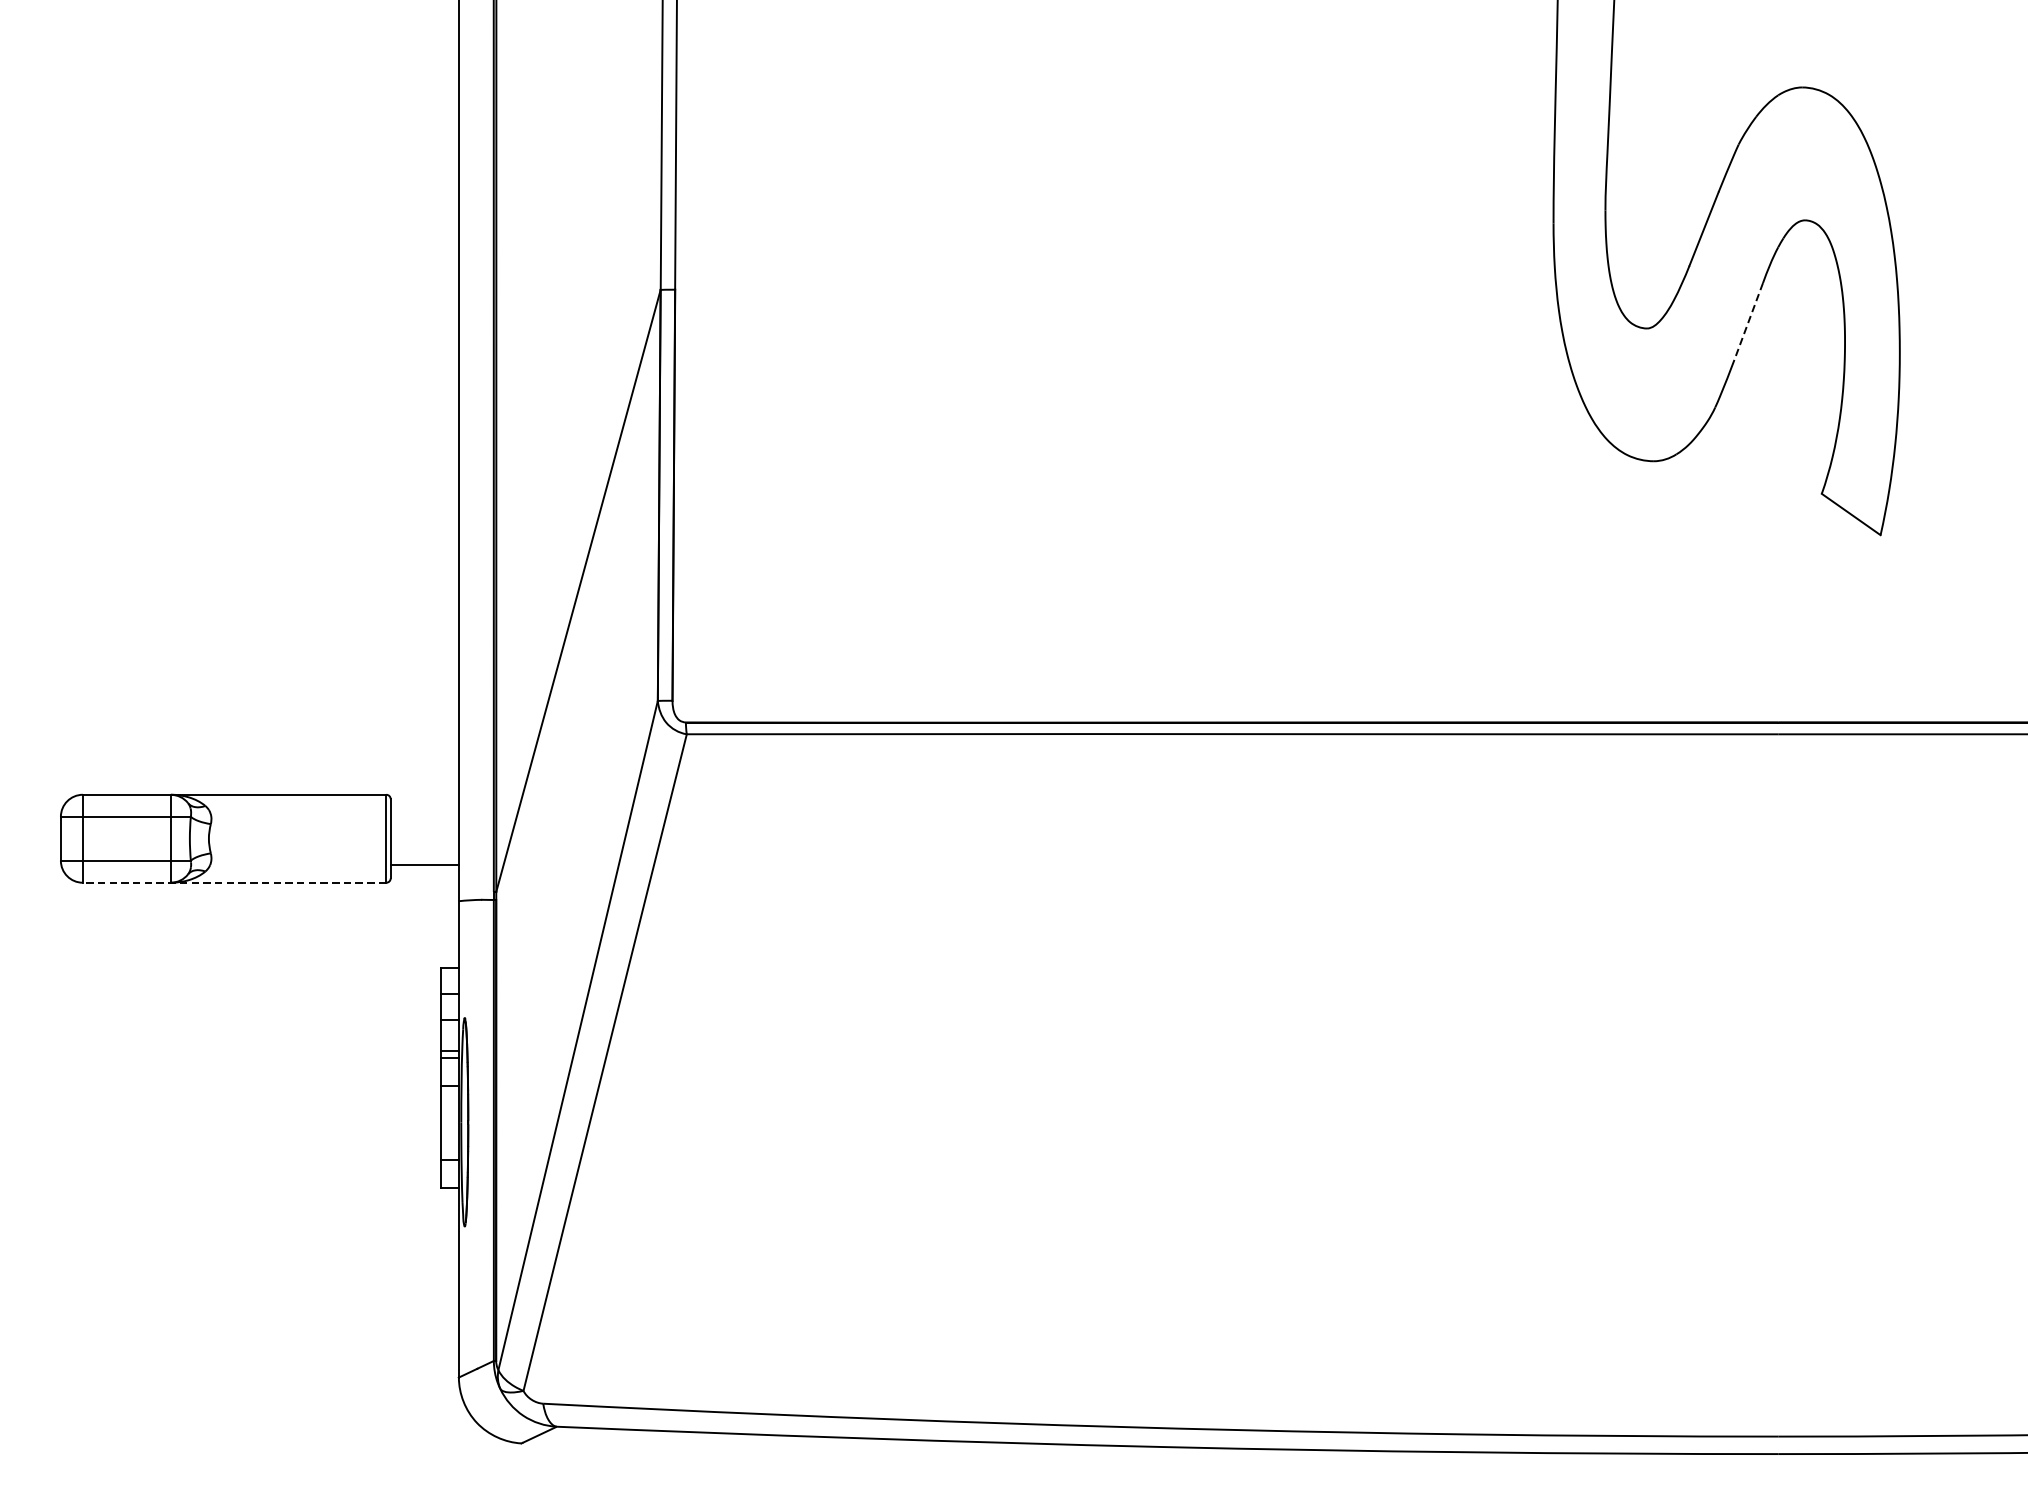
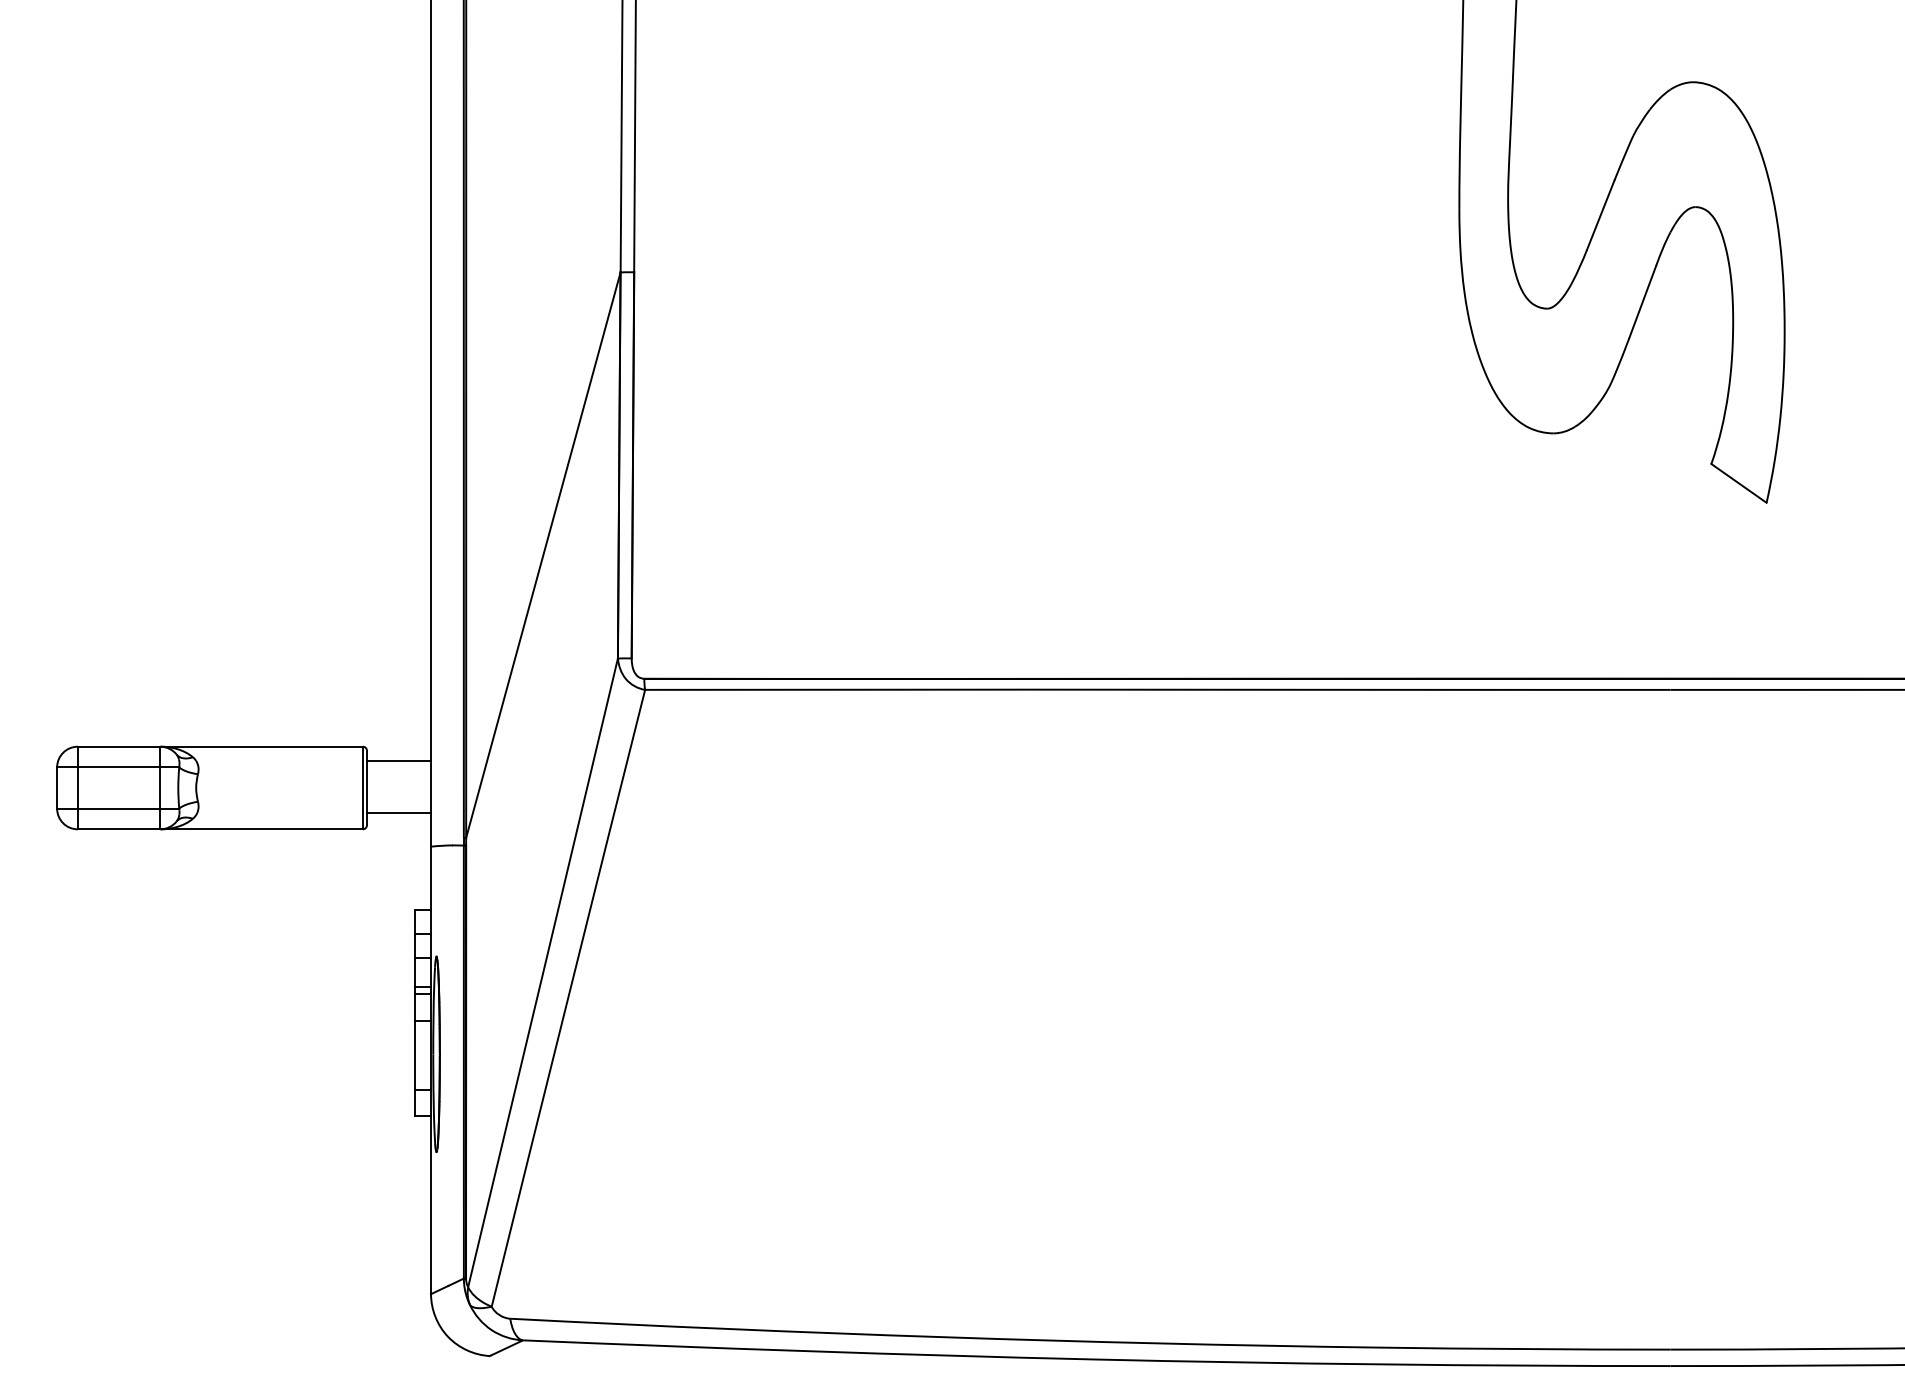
line: (1748, 321) -> (1642, 302), dashed -> solid
line: (425, 810) -> (399, 761), added
line: (234, 882) -> (220, 829), dashed -> solid

